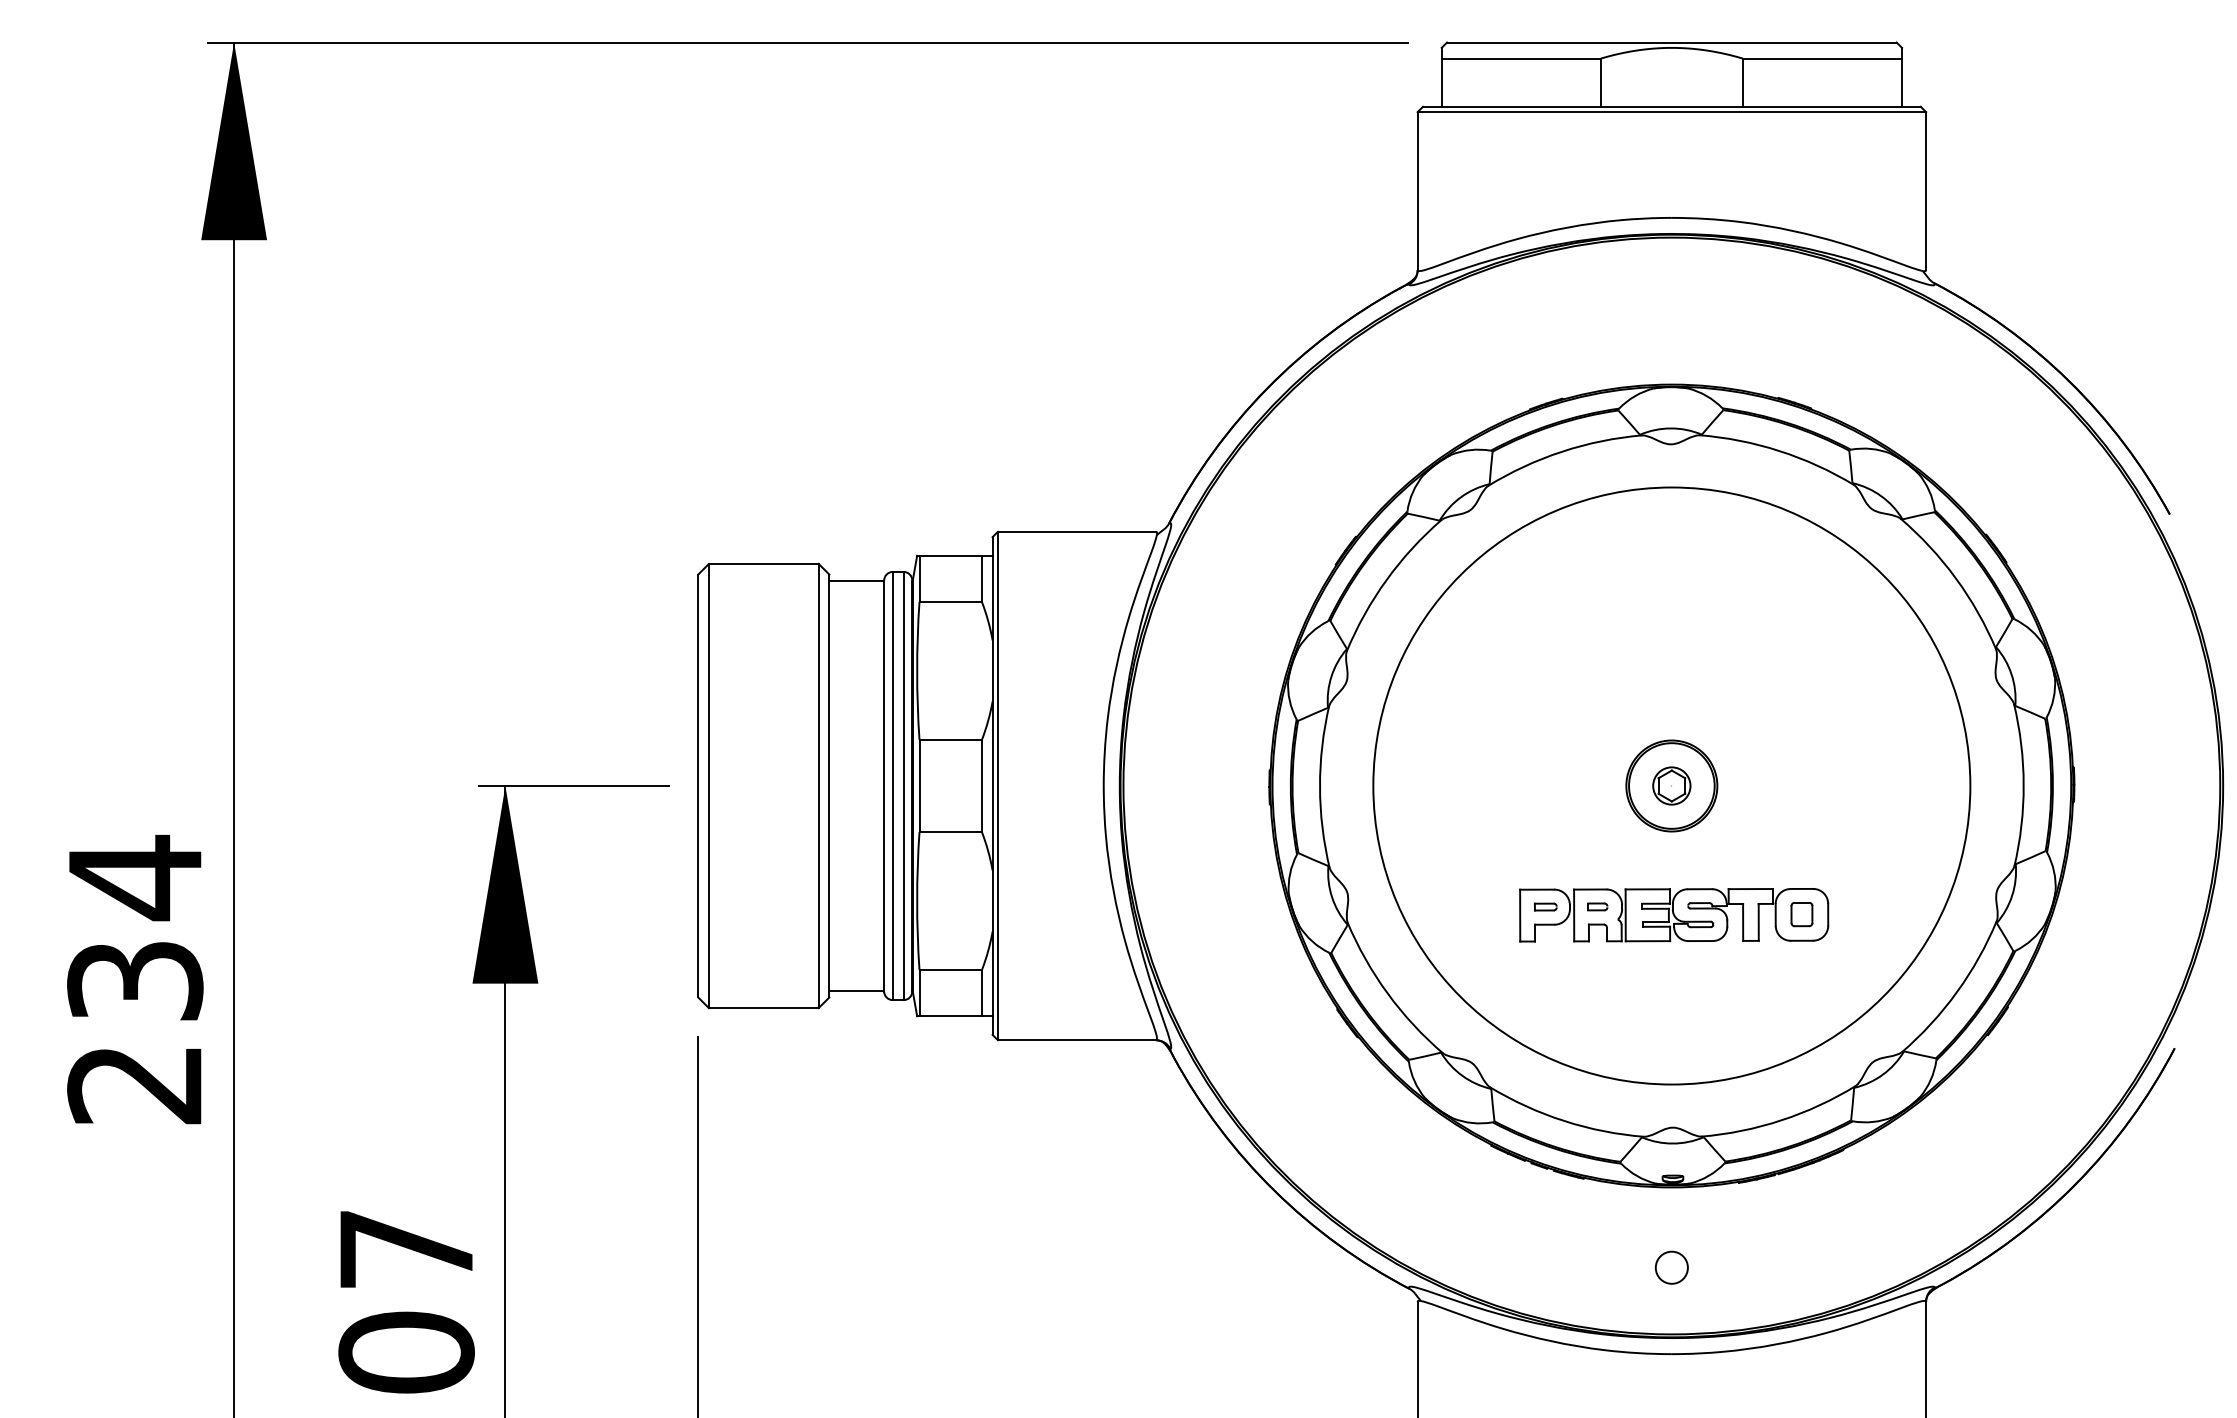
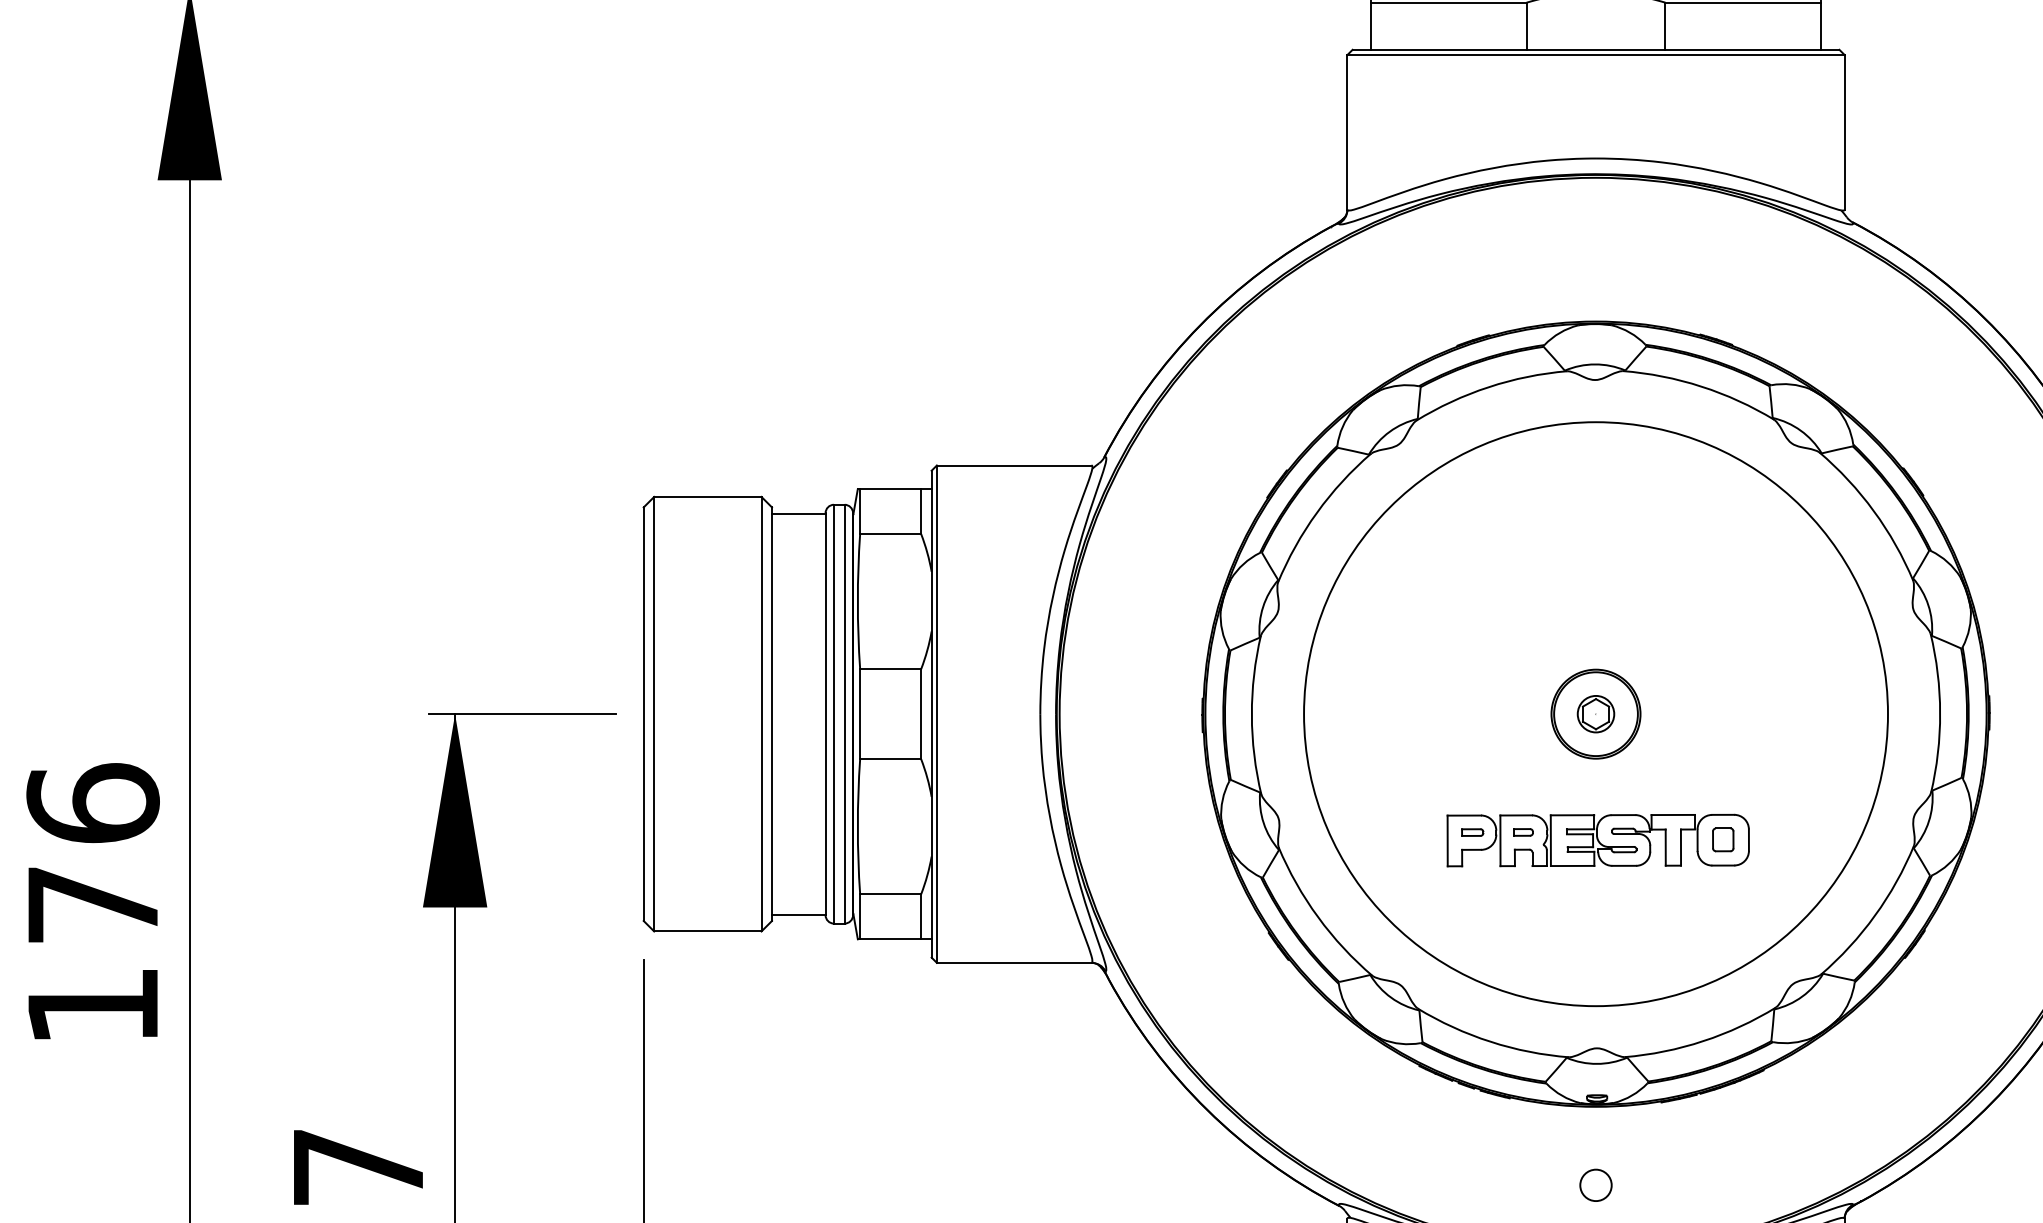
text: (135, 979) -> (93, 903), 234 -> 176

